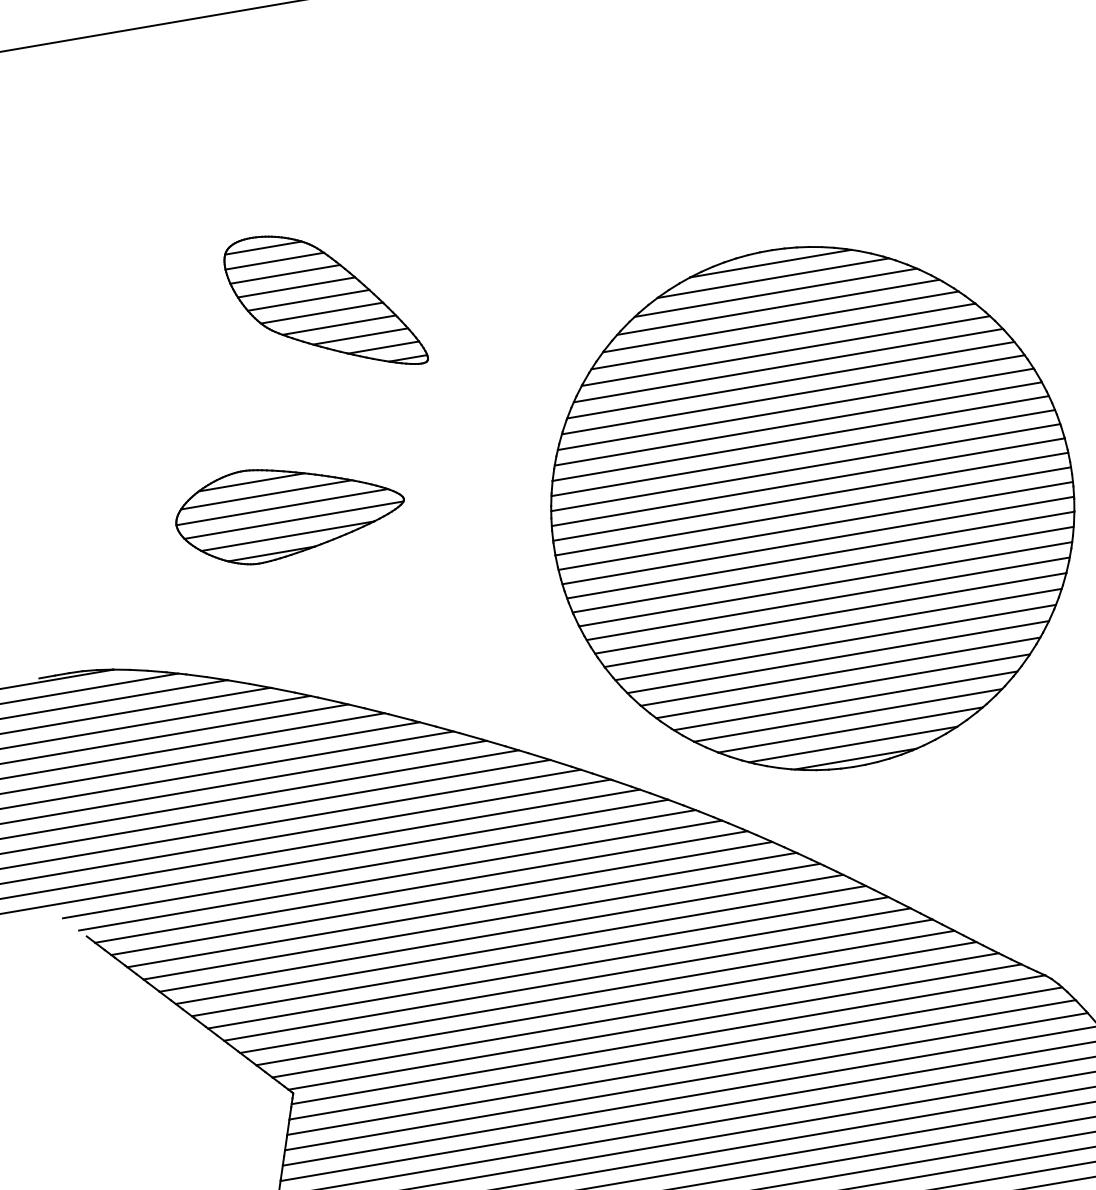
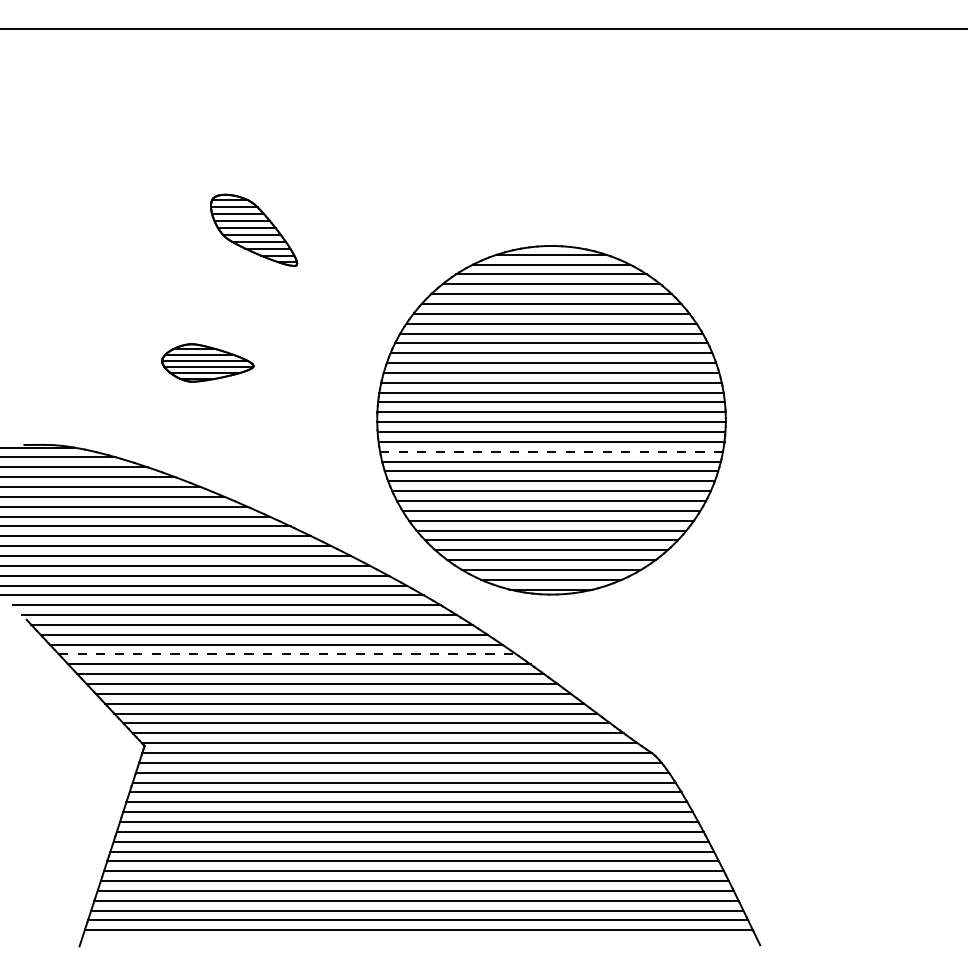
part: (323, 303) -> (253, 230), size x0.7
part: (289, 510) -> (207, 362), size x0.6
line: (822, 554) -> (552, 451), solid -> dashed
line: (481, 921) -> (287, 654), solid -> dashed

